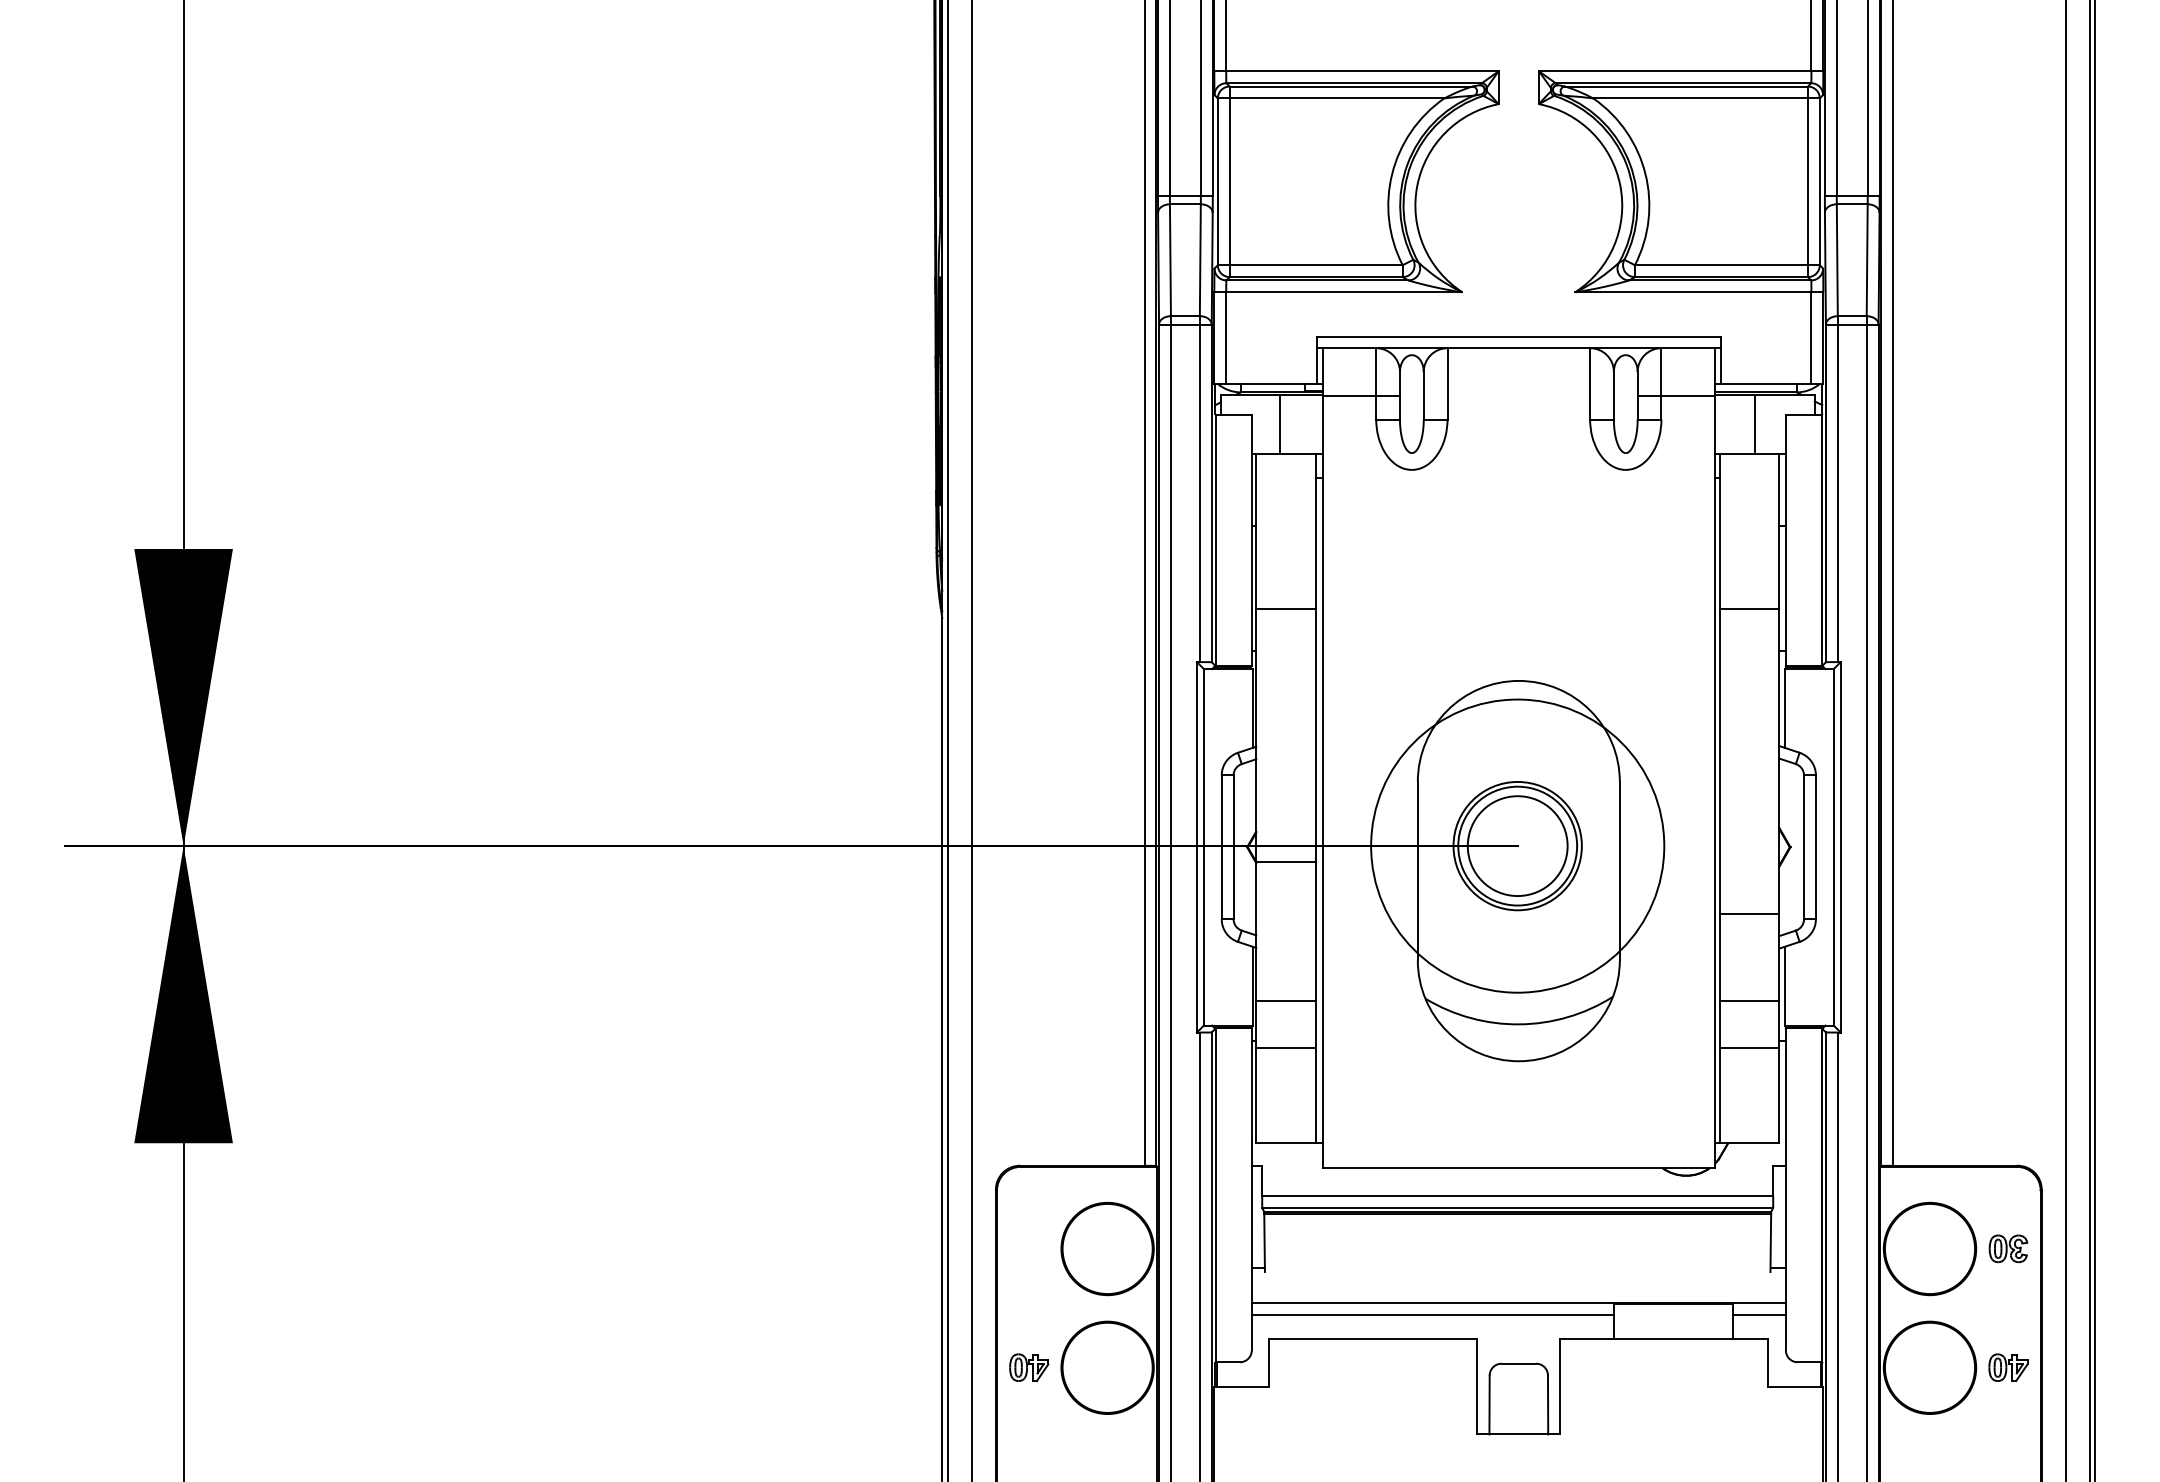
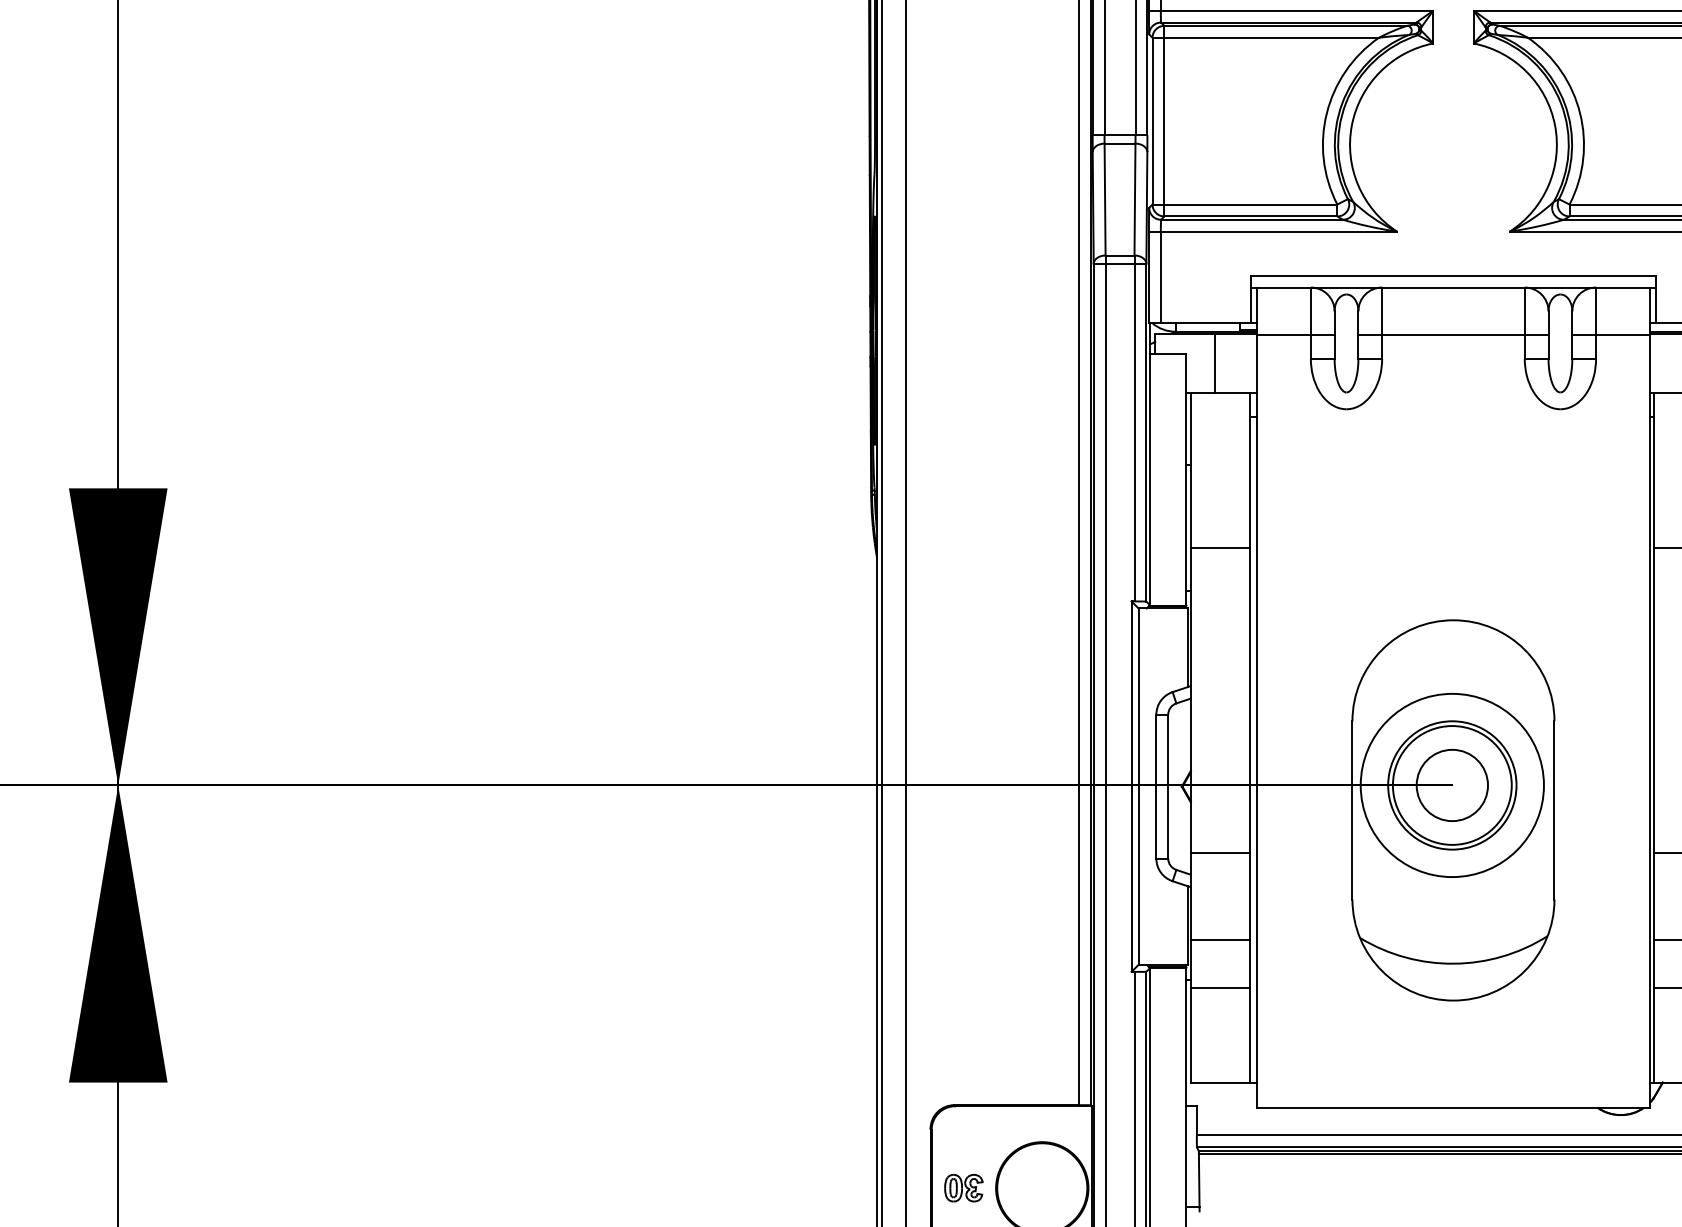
line: (1518, 395) -> (1453, 334), added
circle: (1517, 845) -> (1452, 784), size x0.62
circle: (1517, 845) -> (1452, 784), size x0.71
line: (1285, 861) -> (1220, 852), moved
part: (1028, 1248) -> (963, 1187), added

